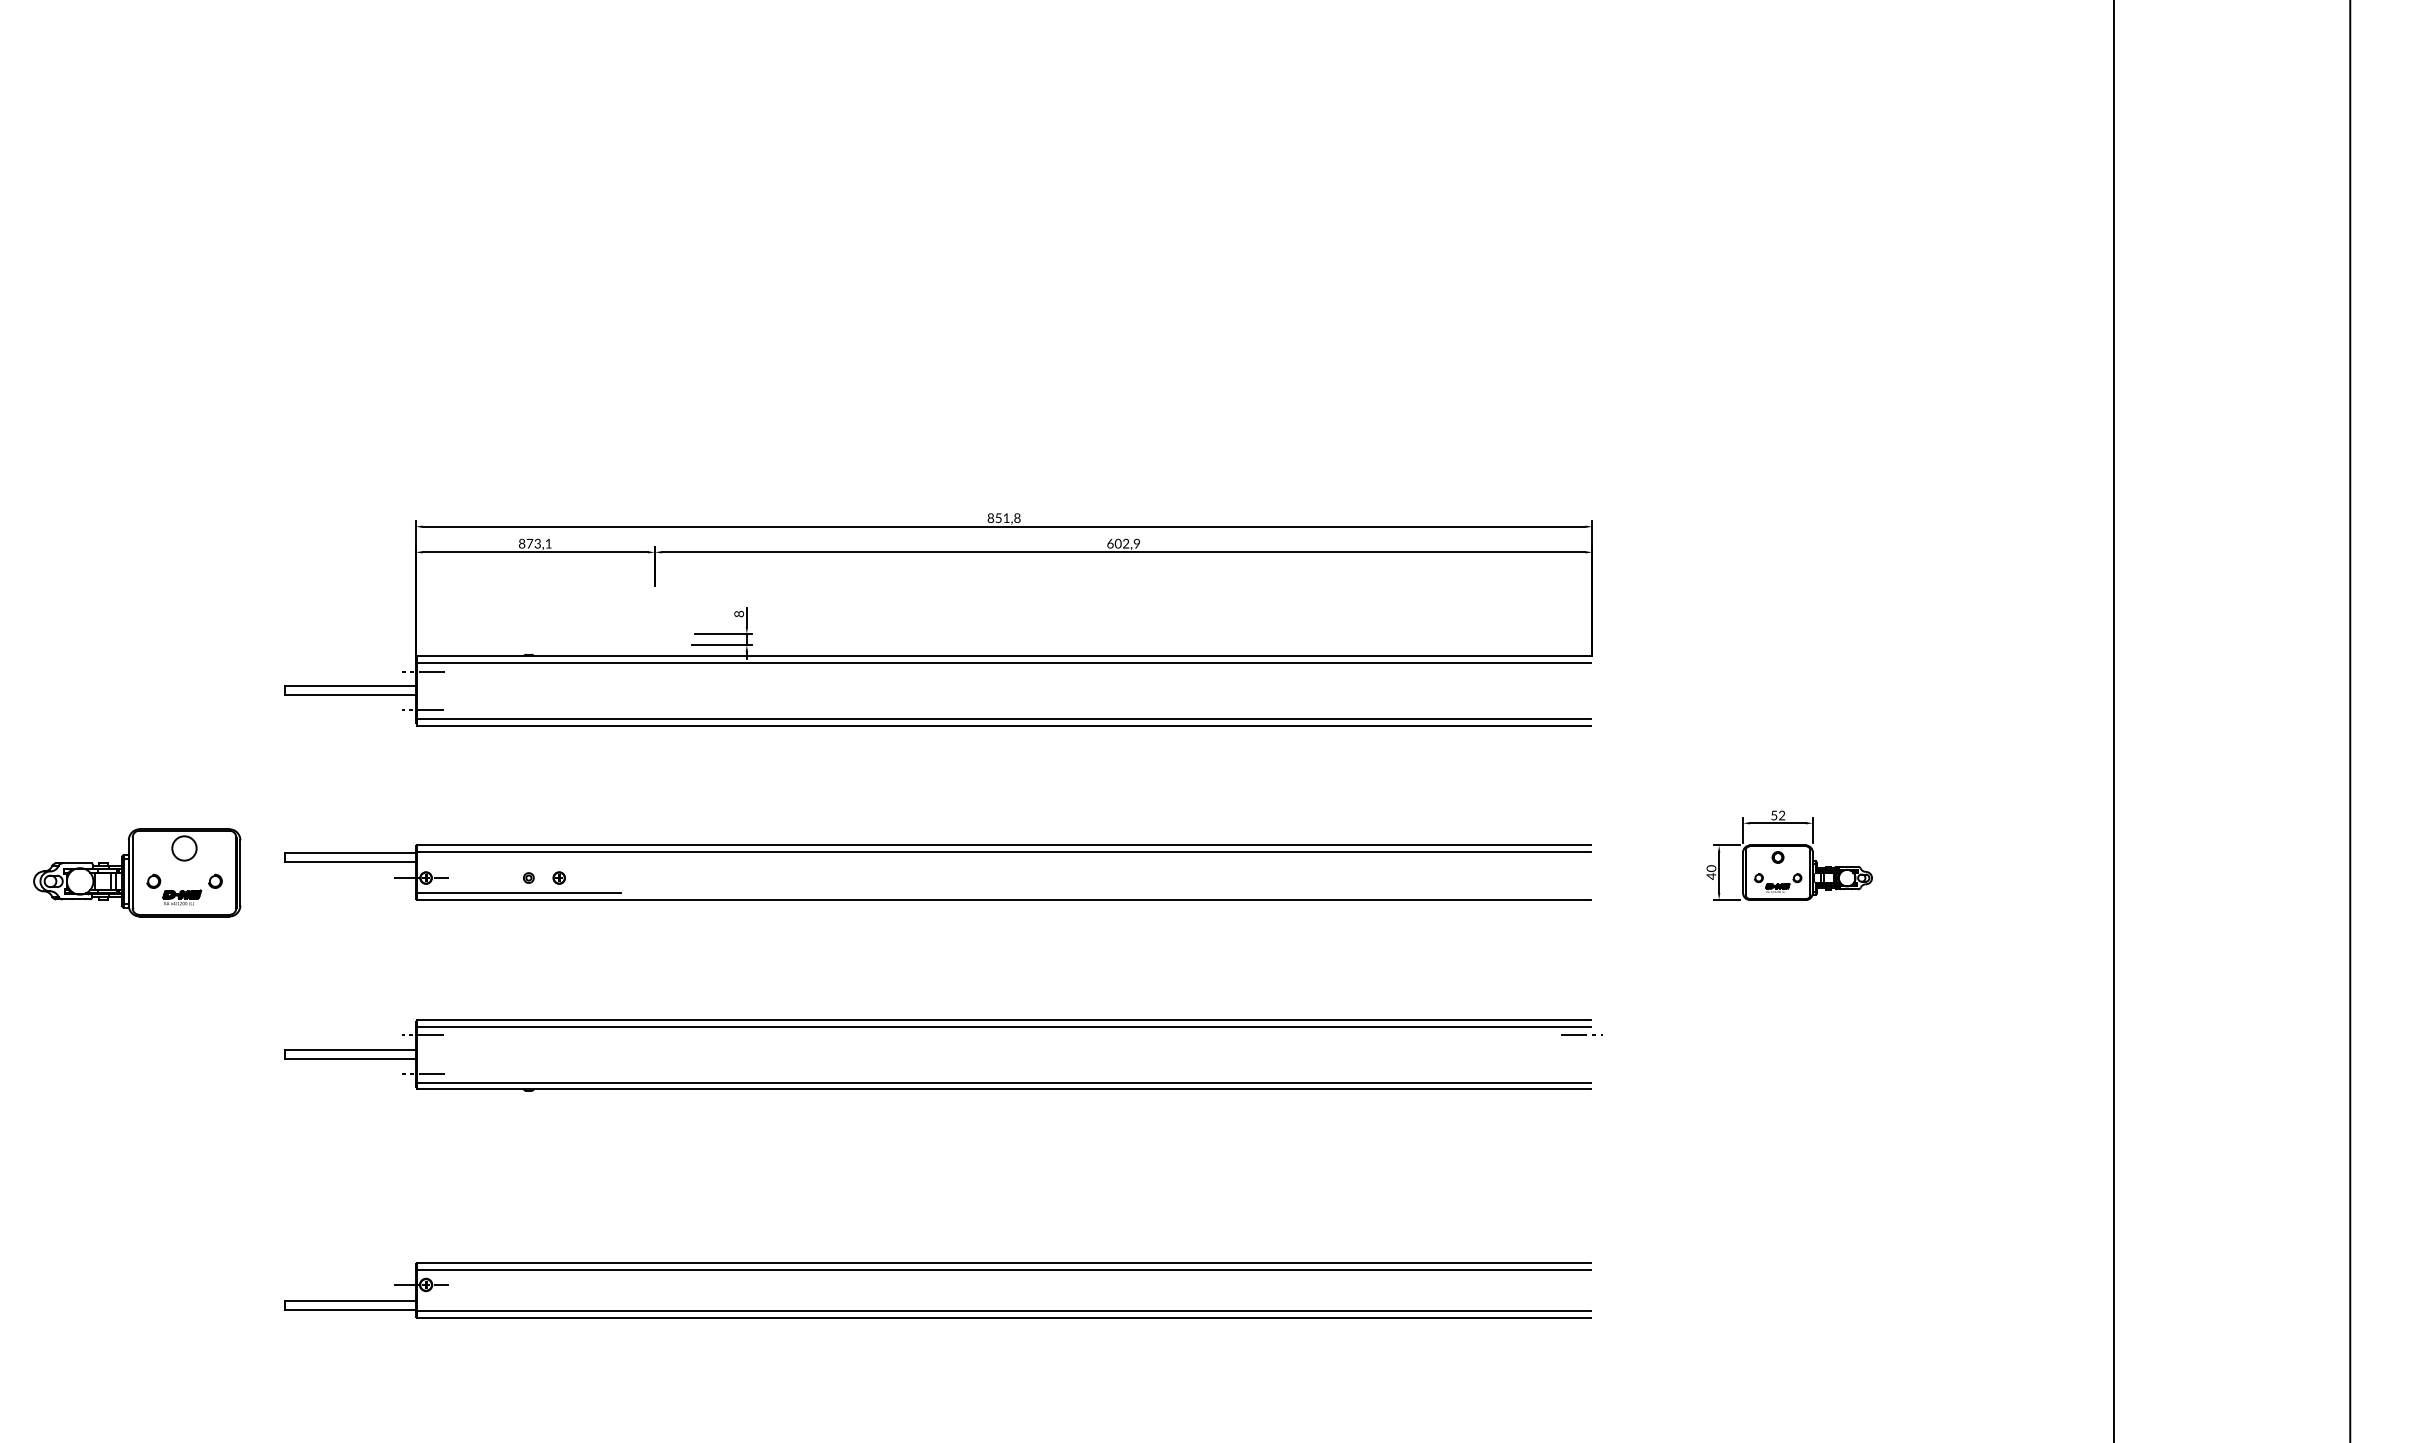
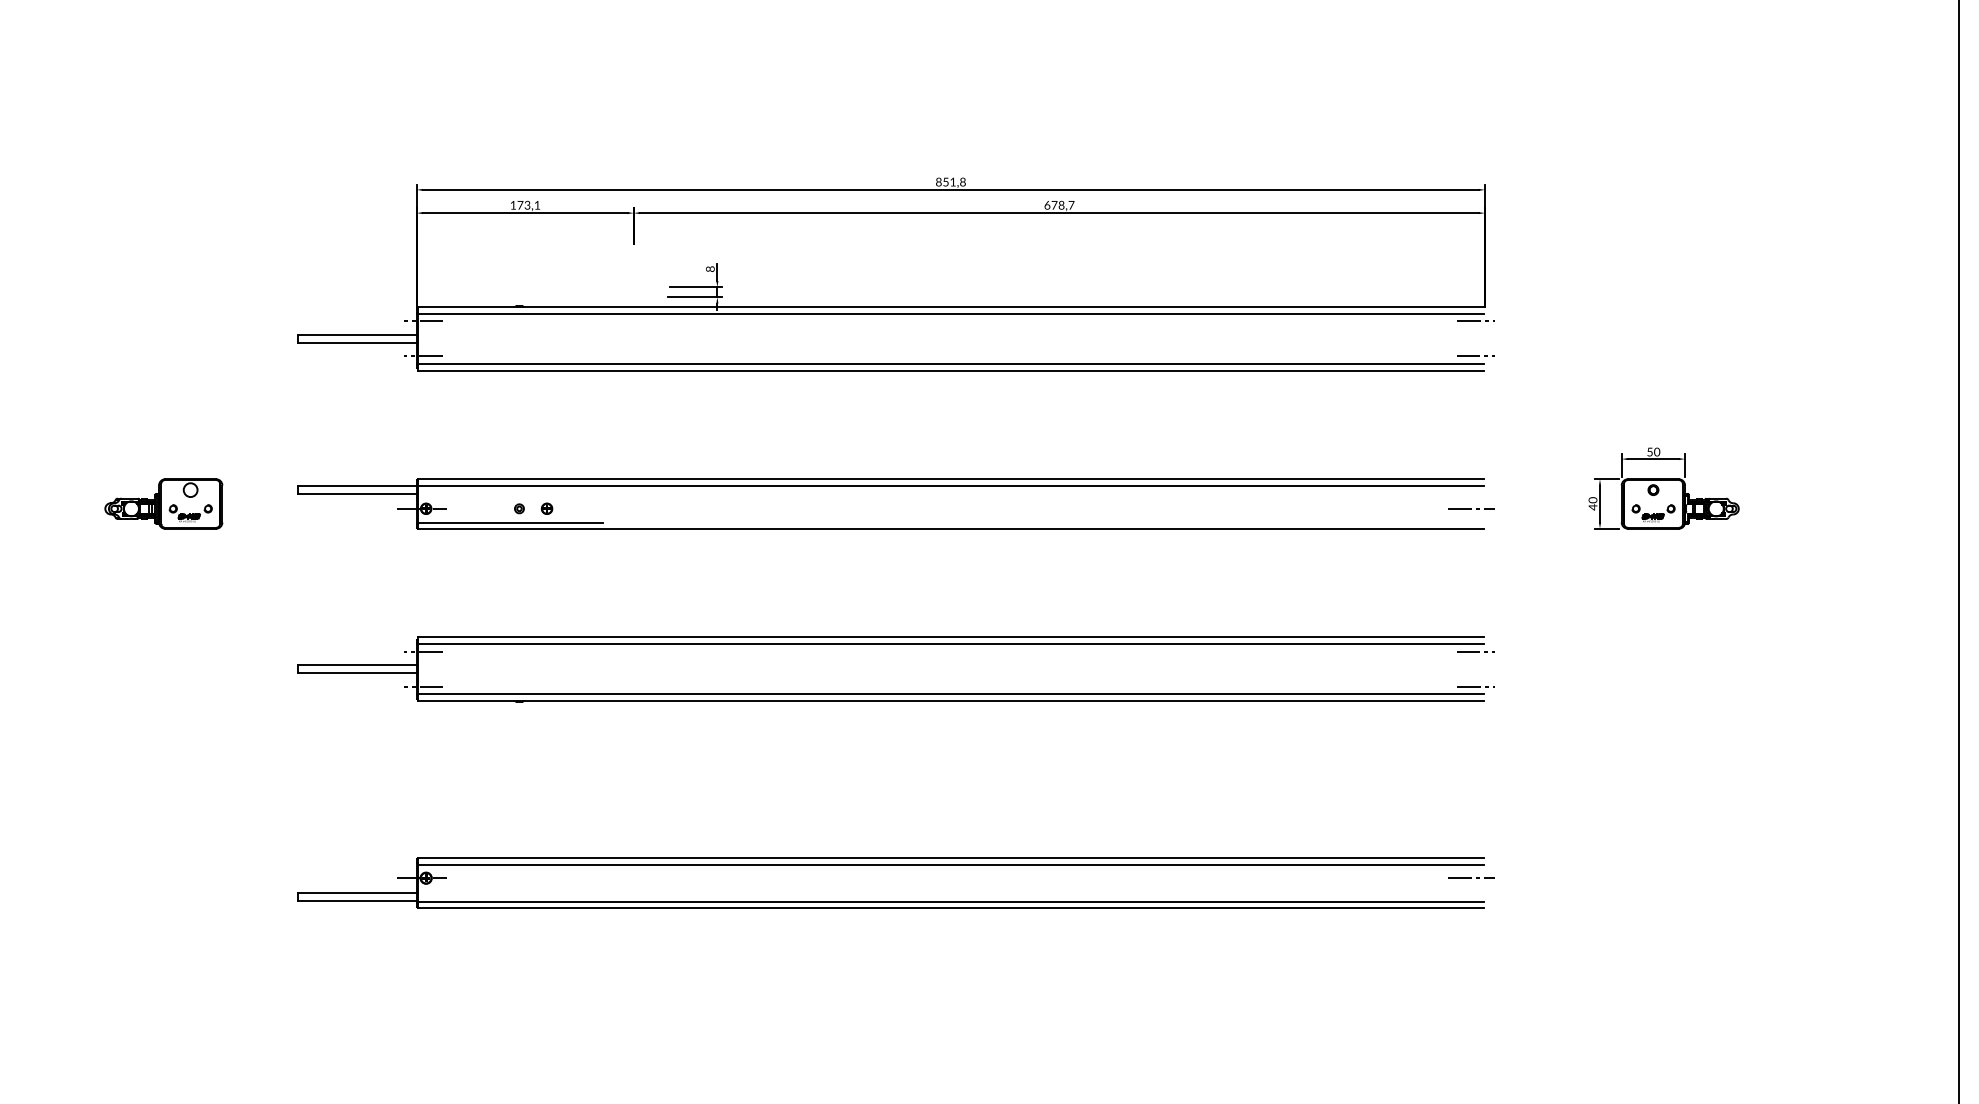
text: (522, 543) -> (513, 205), 873,1 -> 173,1
text: (1127, 543) -> (1062, 205), 602,9 -> 678,7
line: (1582, 671) -> (1475, 321), added
line: (1581, 709) -> (1475, 355), added
text: (1781, 816) -> (1656, 452), 52 -> 50
part: (136, 872) -> (163, 503), size x0.62
line: (1577, 878) -> (1471, 509), added
line: (1582, 1073) -> (1475, 686), added
line: (1577, 1284) -> (1471, 877), added

